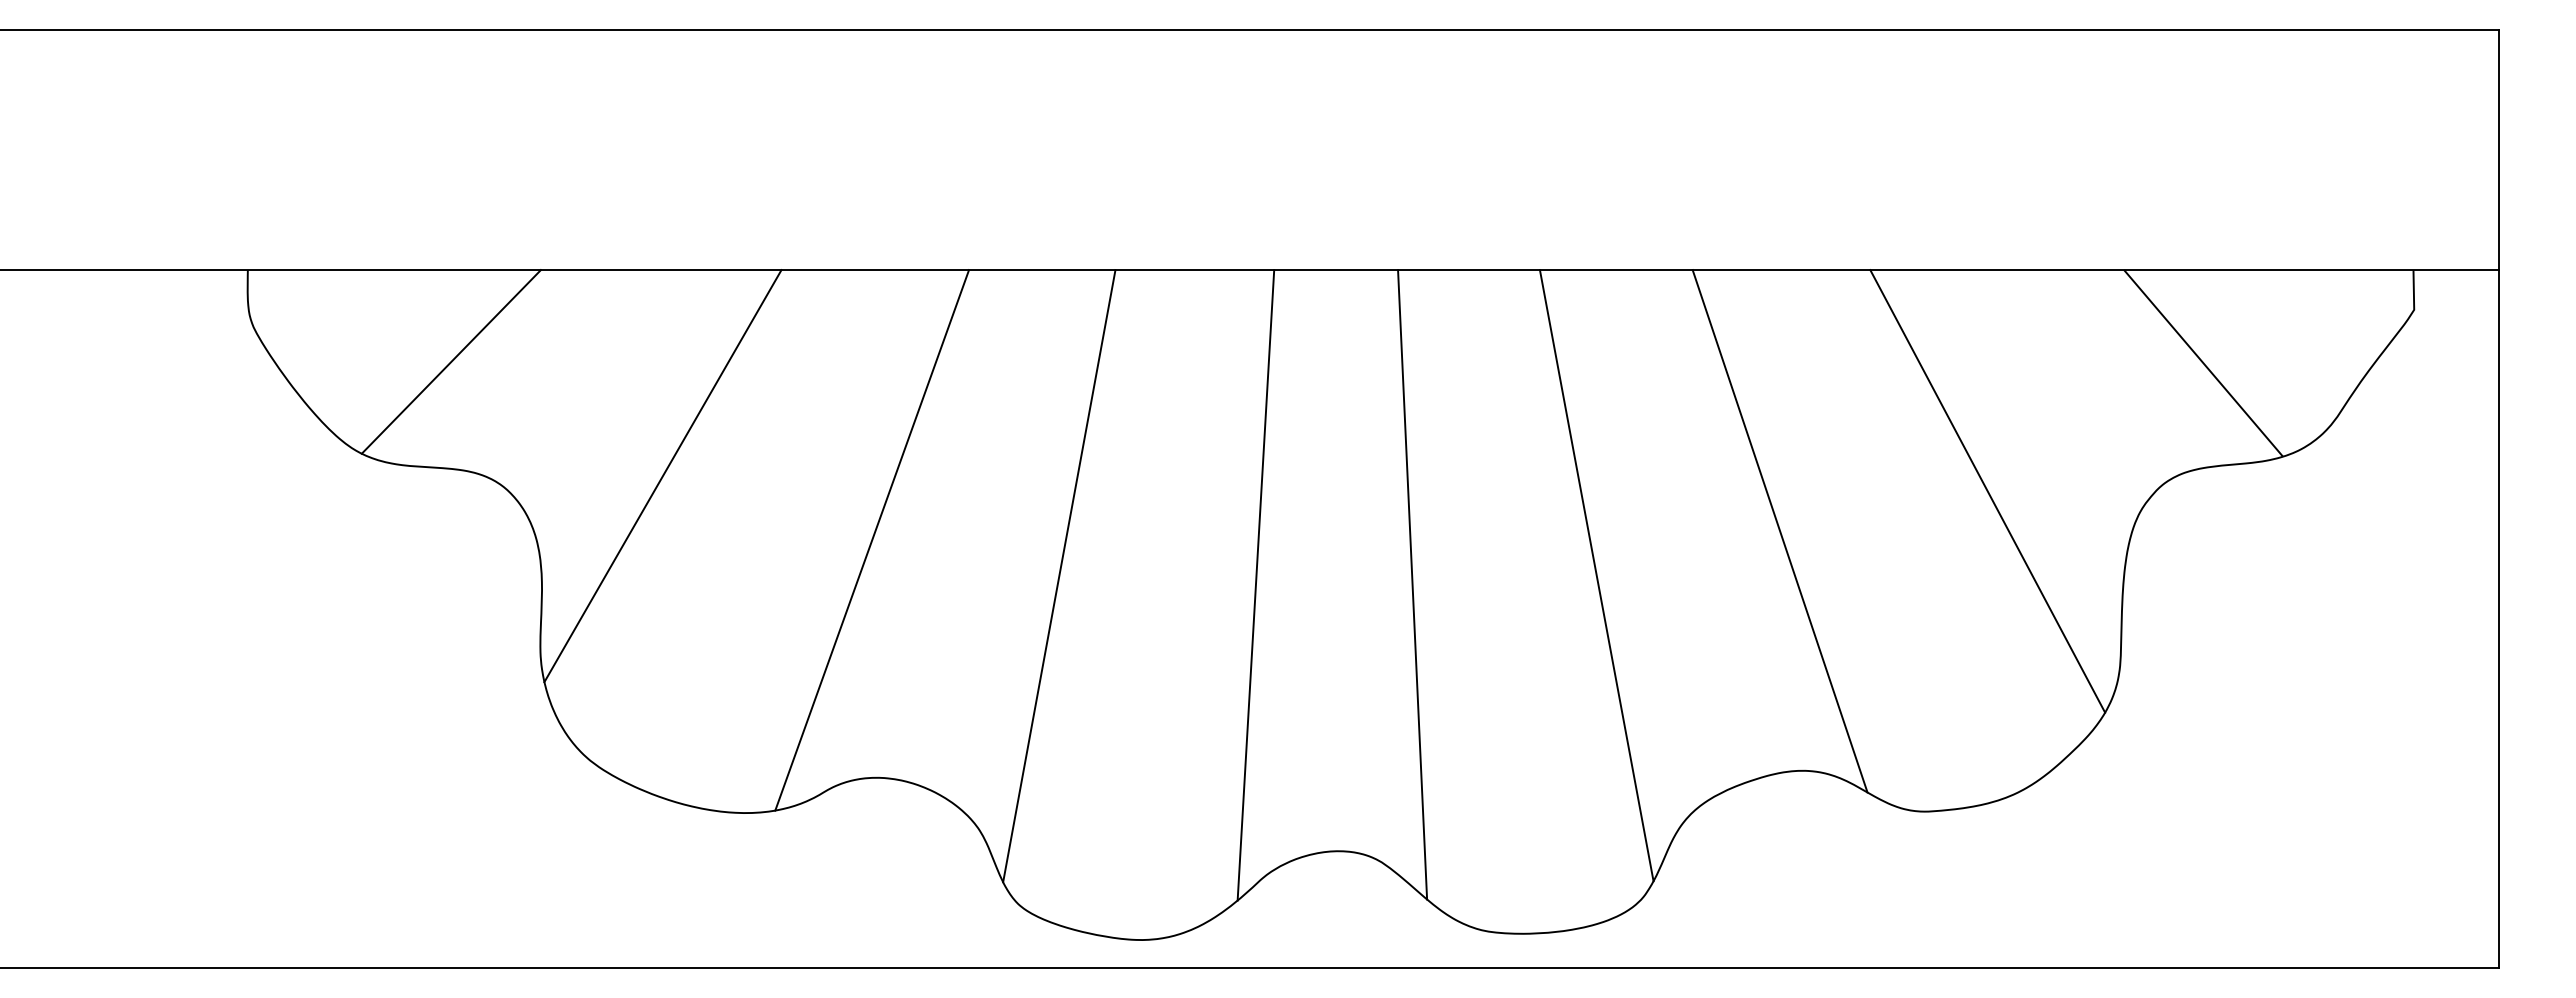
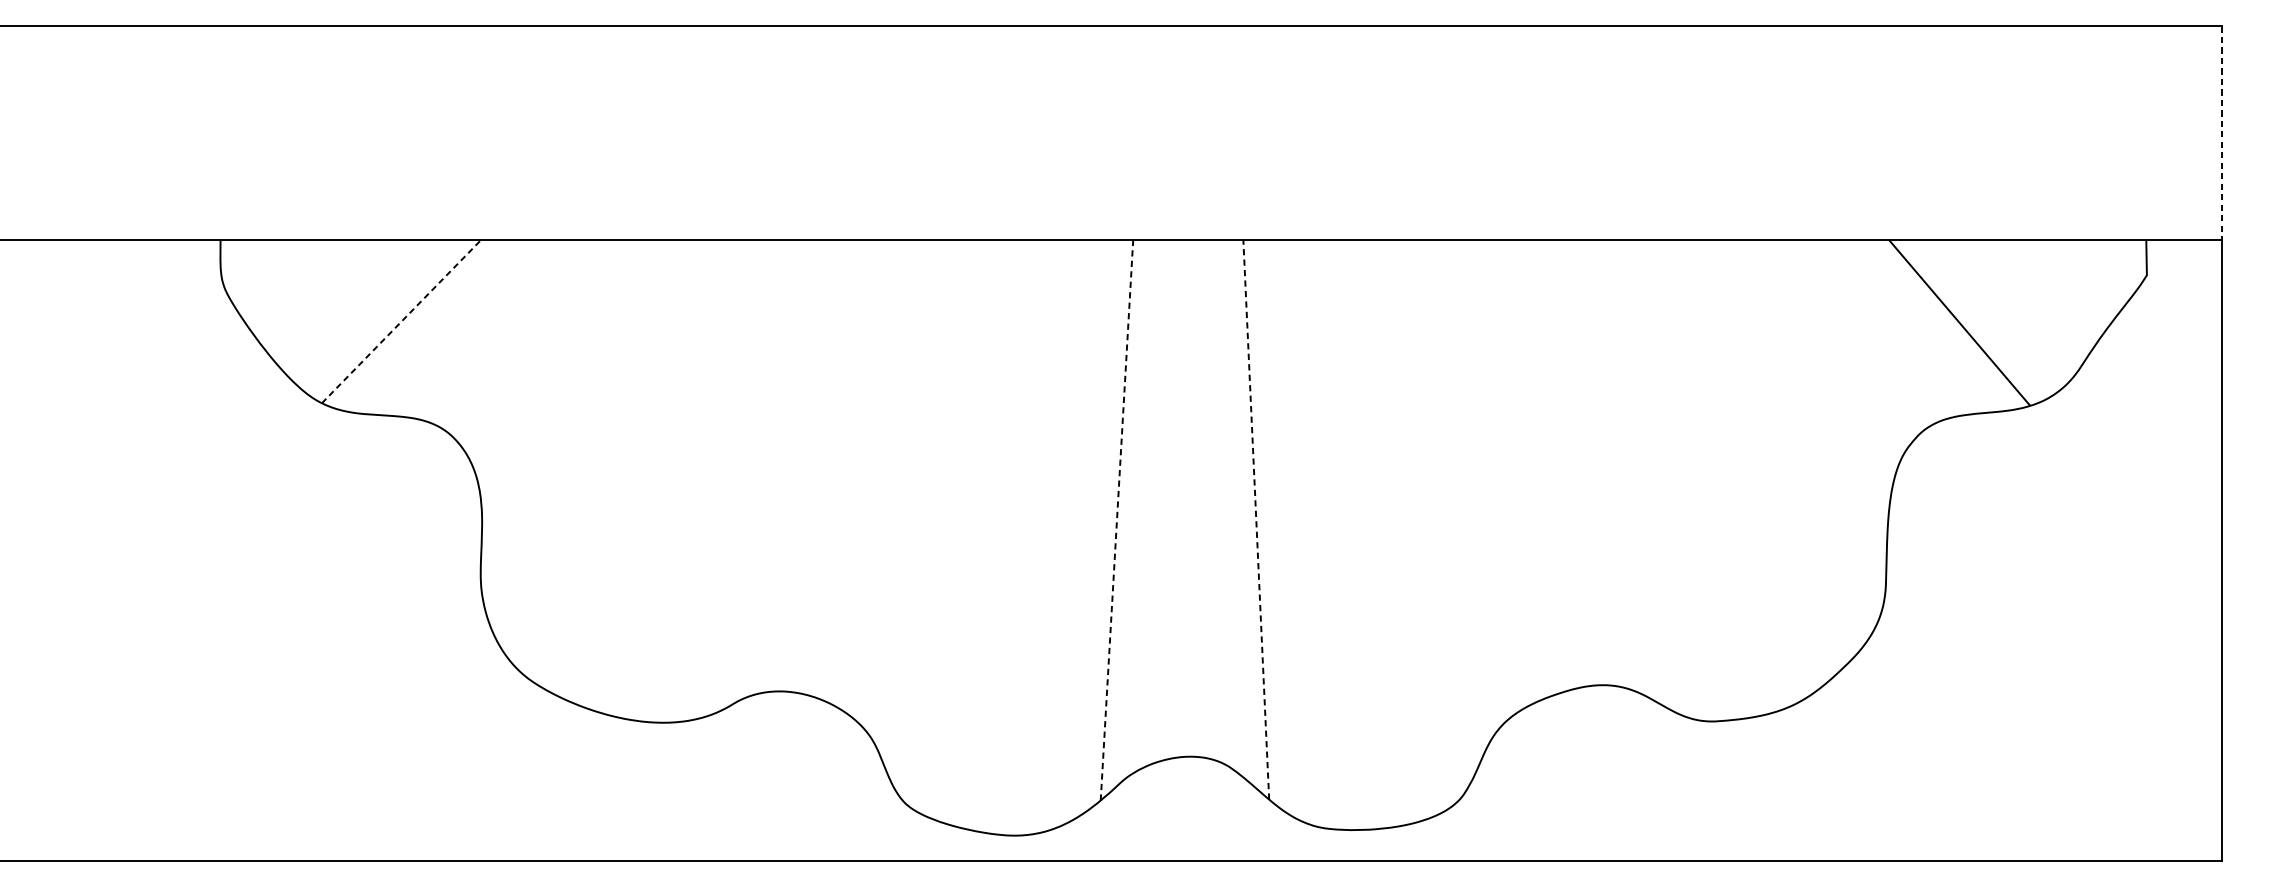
line: (2498, 150) -> (2221, 133), solid -> dashed
line: (451, 361) -> (401, 321), solid -> dashed
line: (662, 476) -> (589, 423), removed
line: (1987, 491) -> (1767, 436), removed
line: (1779, 531) -> (1582, 472), removed
line: (872, 540) -> (776, 480), removed
line: (1596, 575) -> (1419, 511), removed
line: (1059, 576) -> (942, 512), removed
line: (1412, 584) -> (1256, 519), solid -> dashed
line: (1255, 585) -> (1116, 520), solid -> dashed

